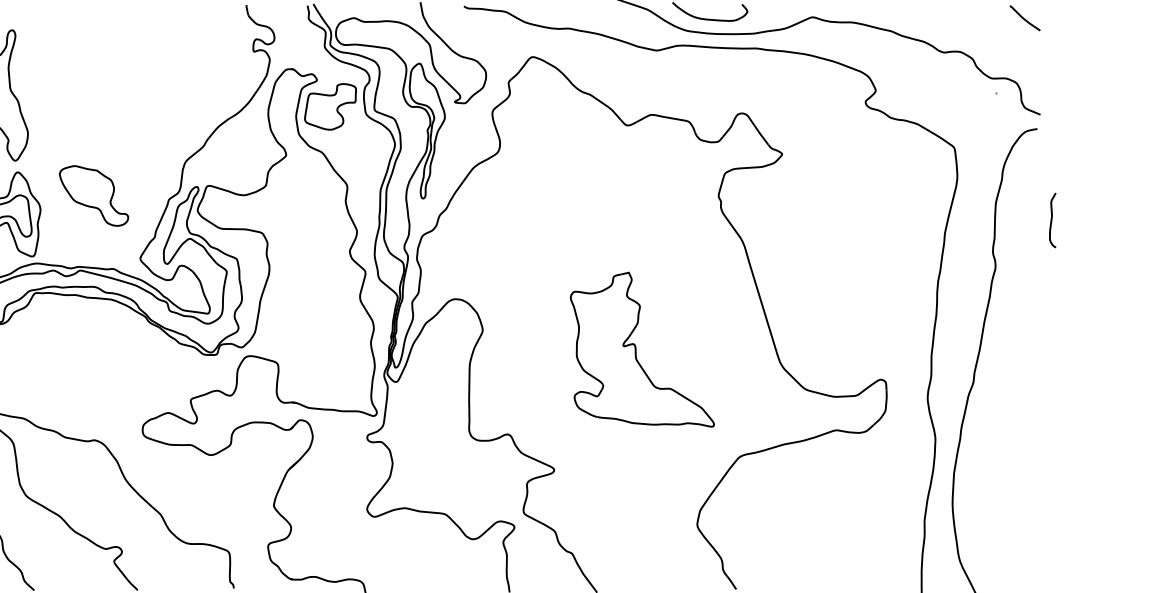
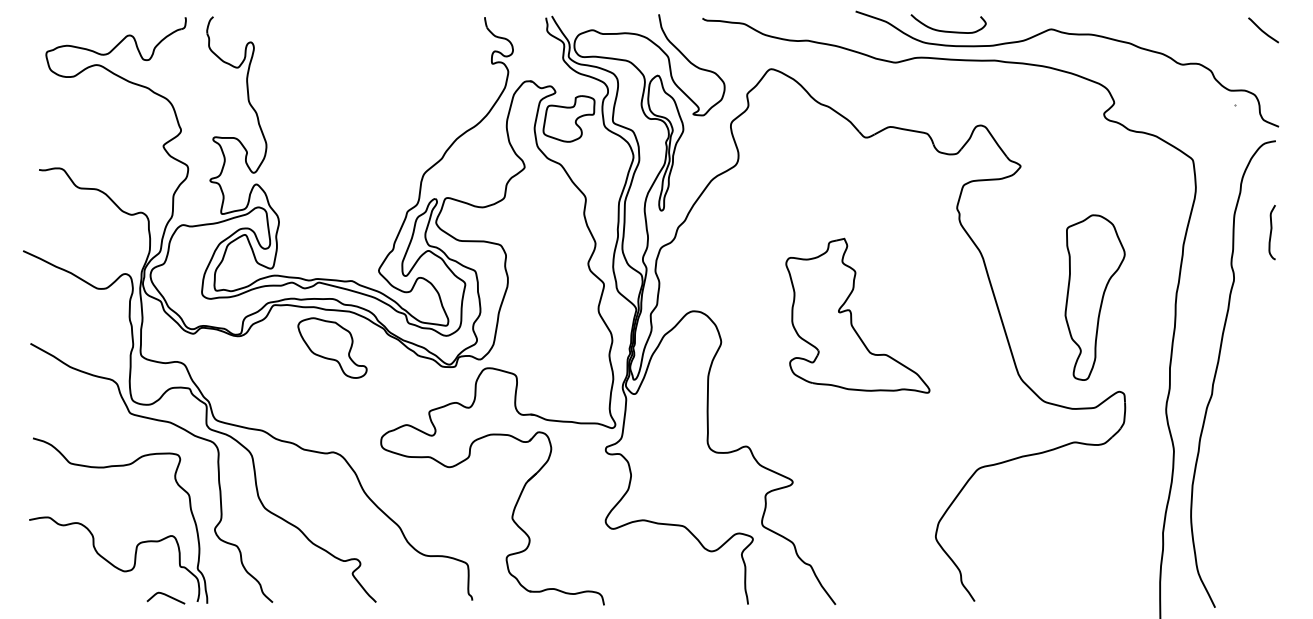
part: (94, 195) -> (332, 347), moved
curve: (1052, 220) -> (1271, 232), moved
part: (856, 285) -> (1094, 297), added
part: (642, 349) -> (857, 315), moved

